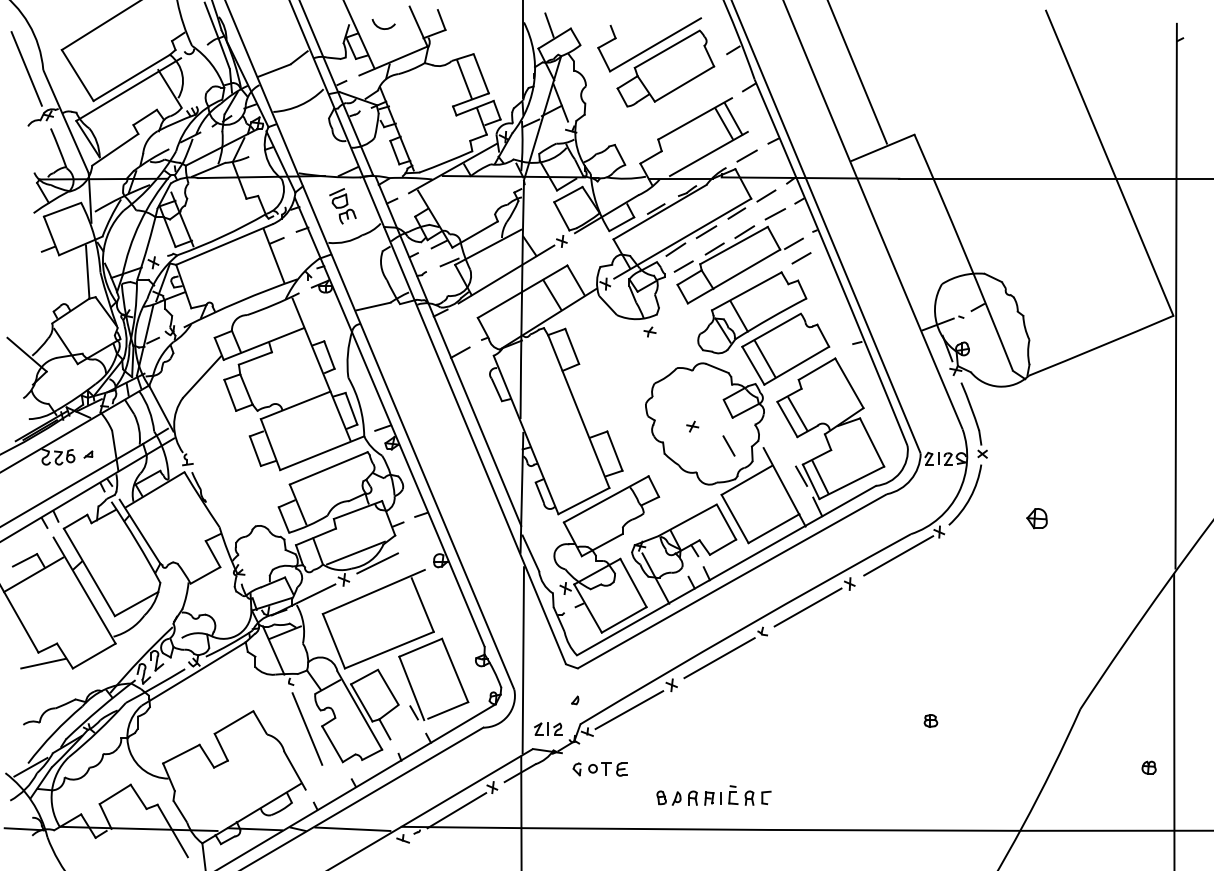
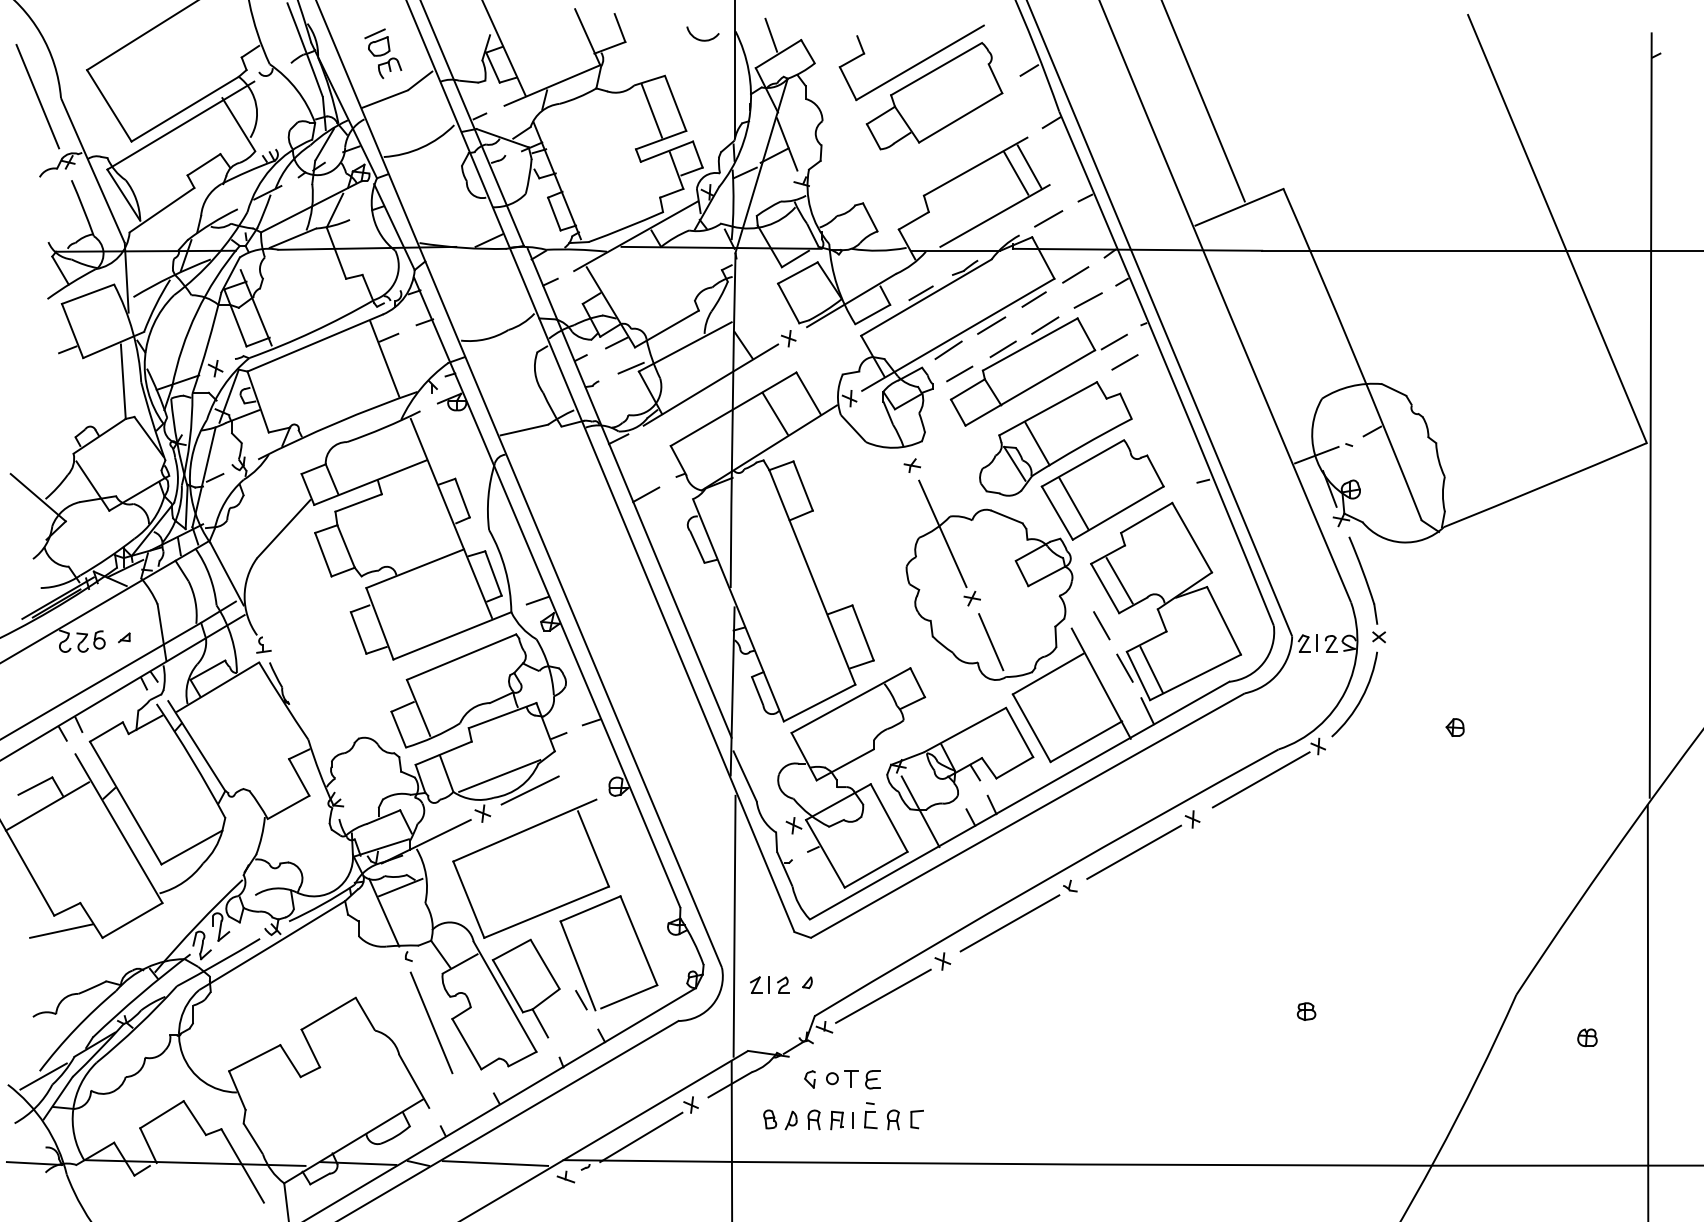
arc: (381, 27) -> (699, 38), moved
part: (342, 206) -> (382, 53), moved
line: (671, 380) -> (942, 533), added
line: (728, 445) -> (1101, 625), moved
line: (705, 457) -> (990, 641), added
part: (1036, 518) -> (1454, 727), size x0.62
part: (548, 728) -> (769, 984), moved
part: (1148, 767) -> (1586, 1037), moved
part: (713, 795) -> (842, 1116), moved

